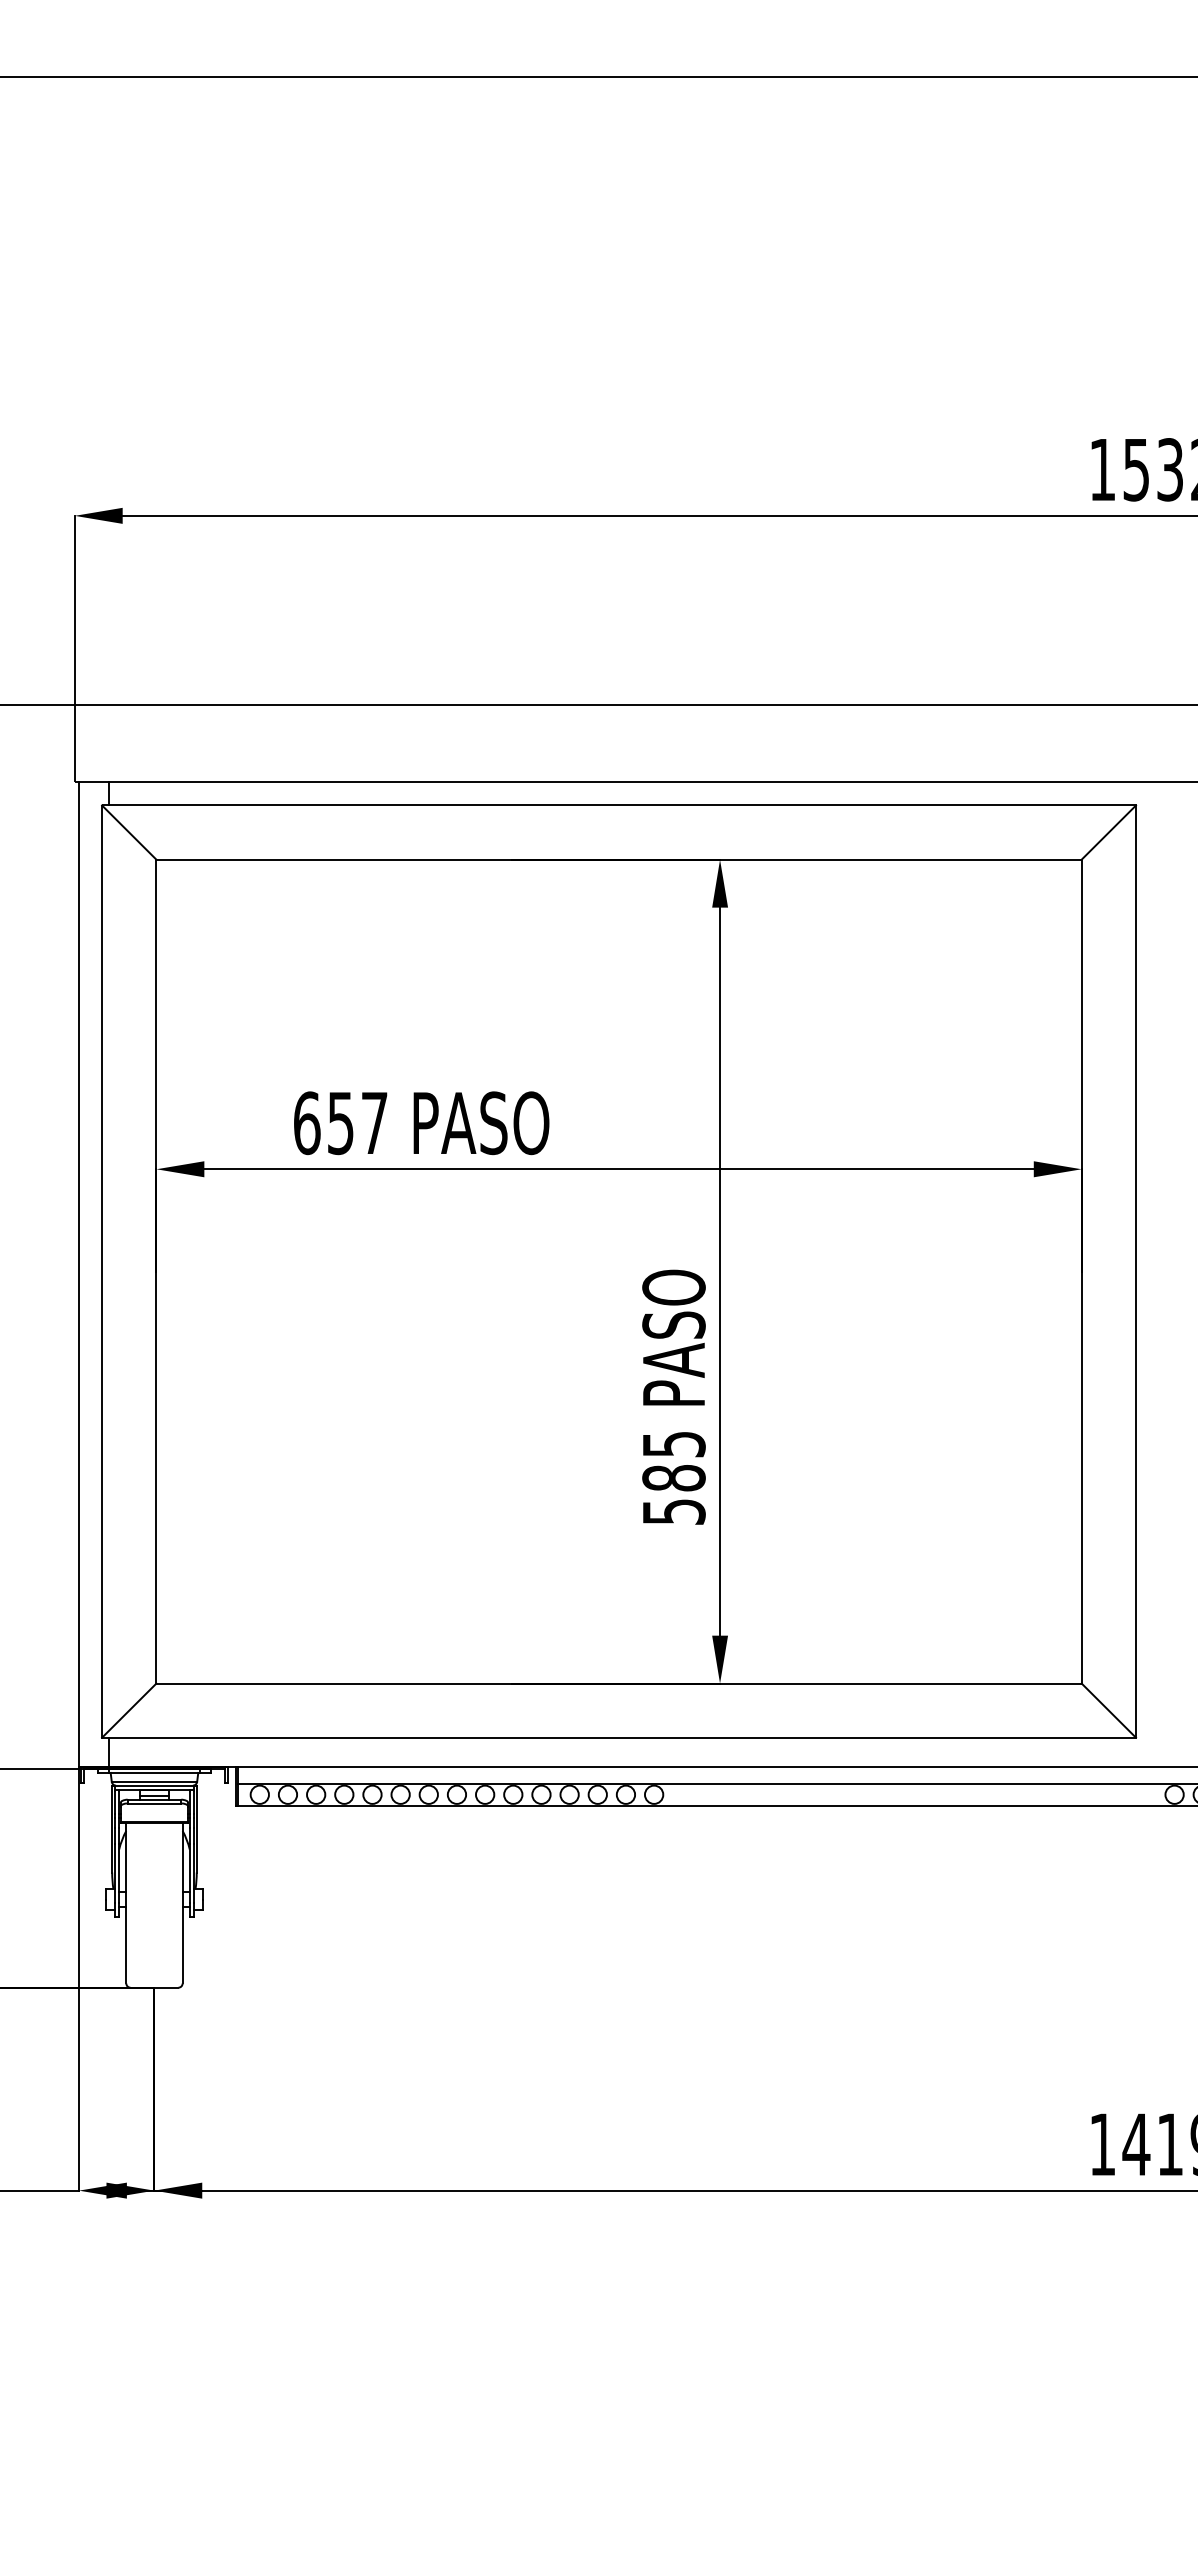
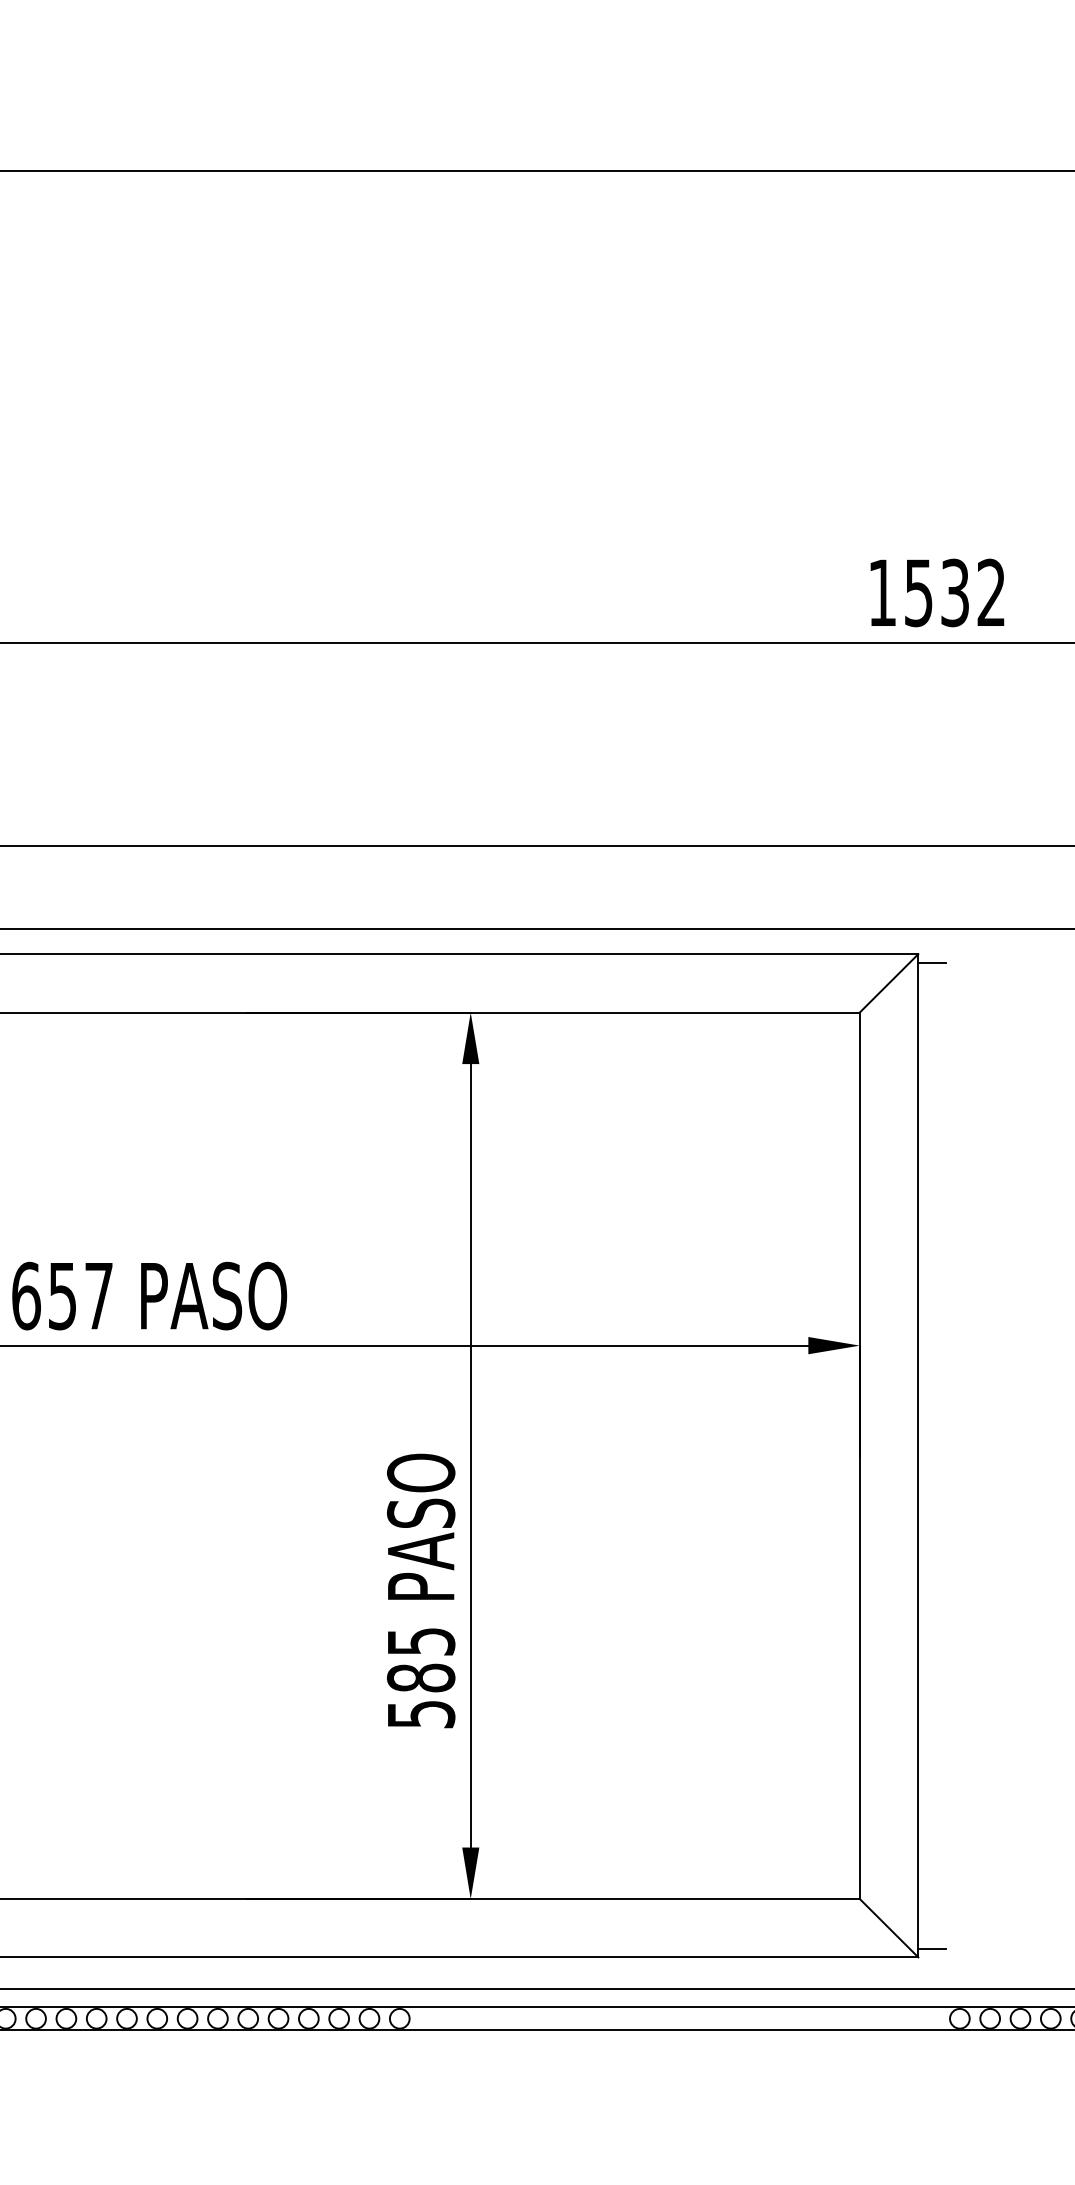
line: (1148, 813) -> (931, 962), added
line: (1148, 1730) -> (931, 1949), added

